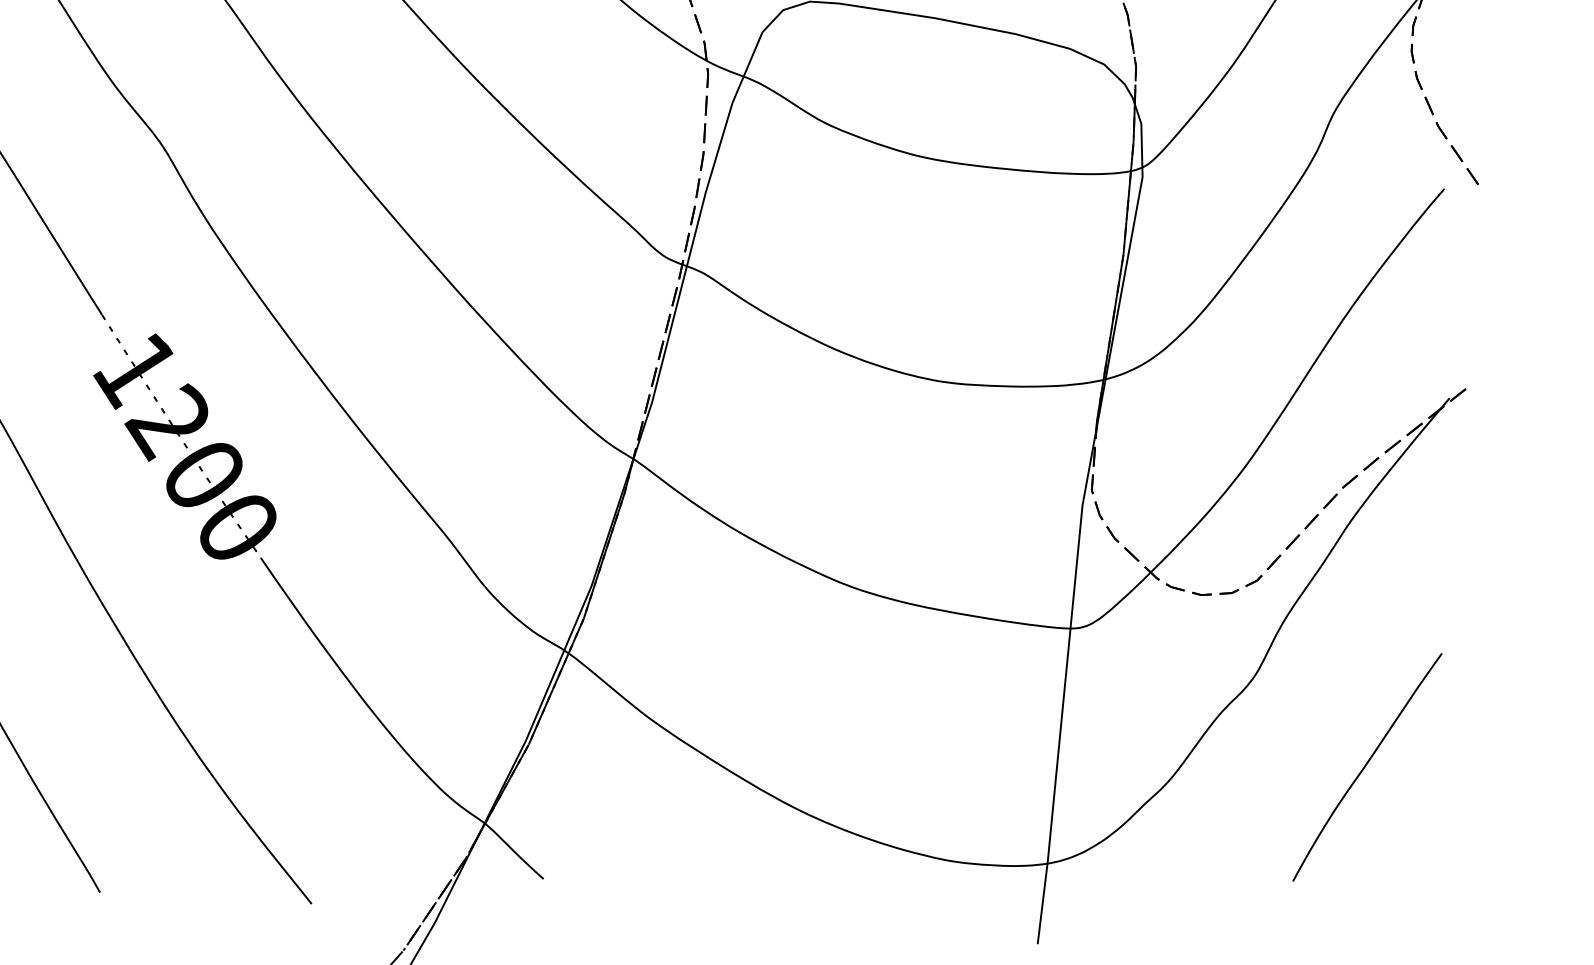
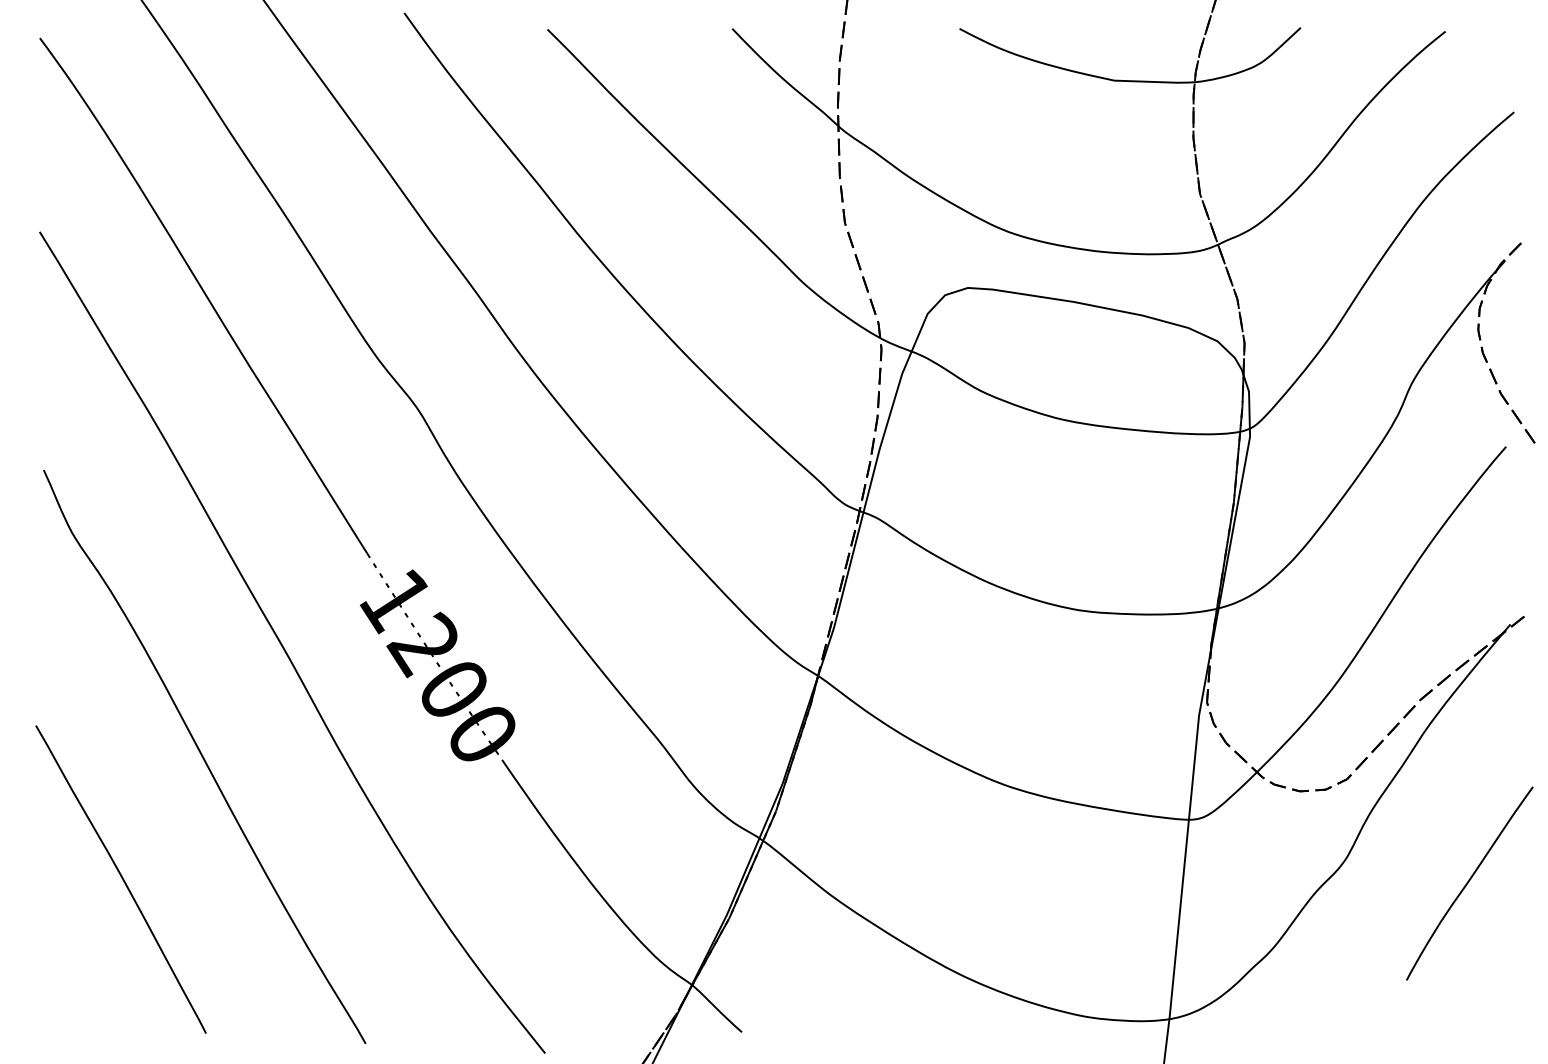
curve: (1367, 766) -> (1469, 882), moved

